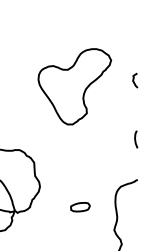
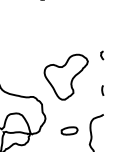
part: (73, 85) -> (65, 76), moved
part: (80, 206) -> (69, 130), size x1.43

